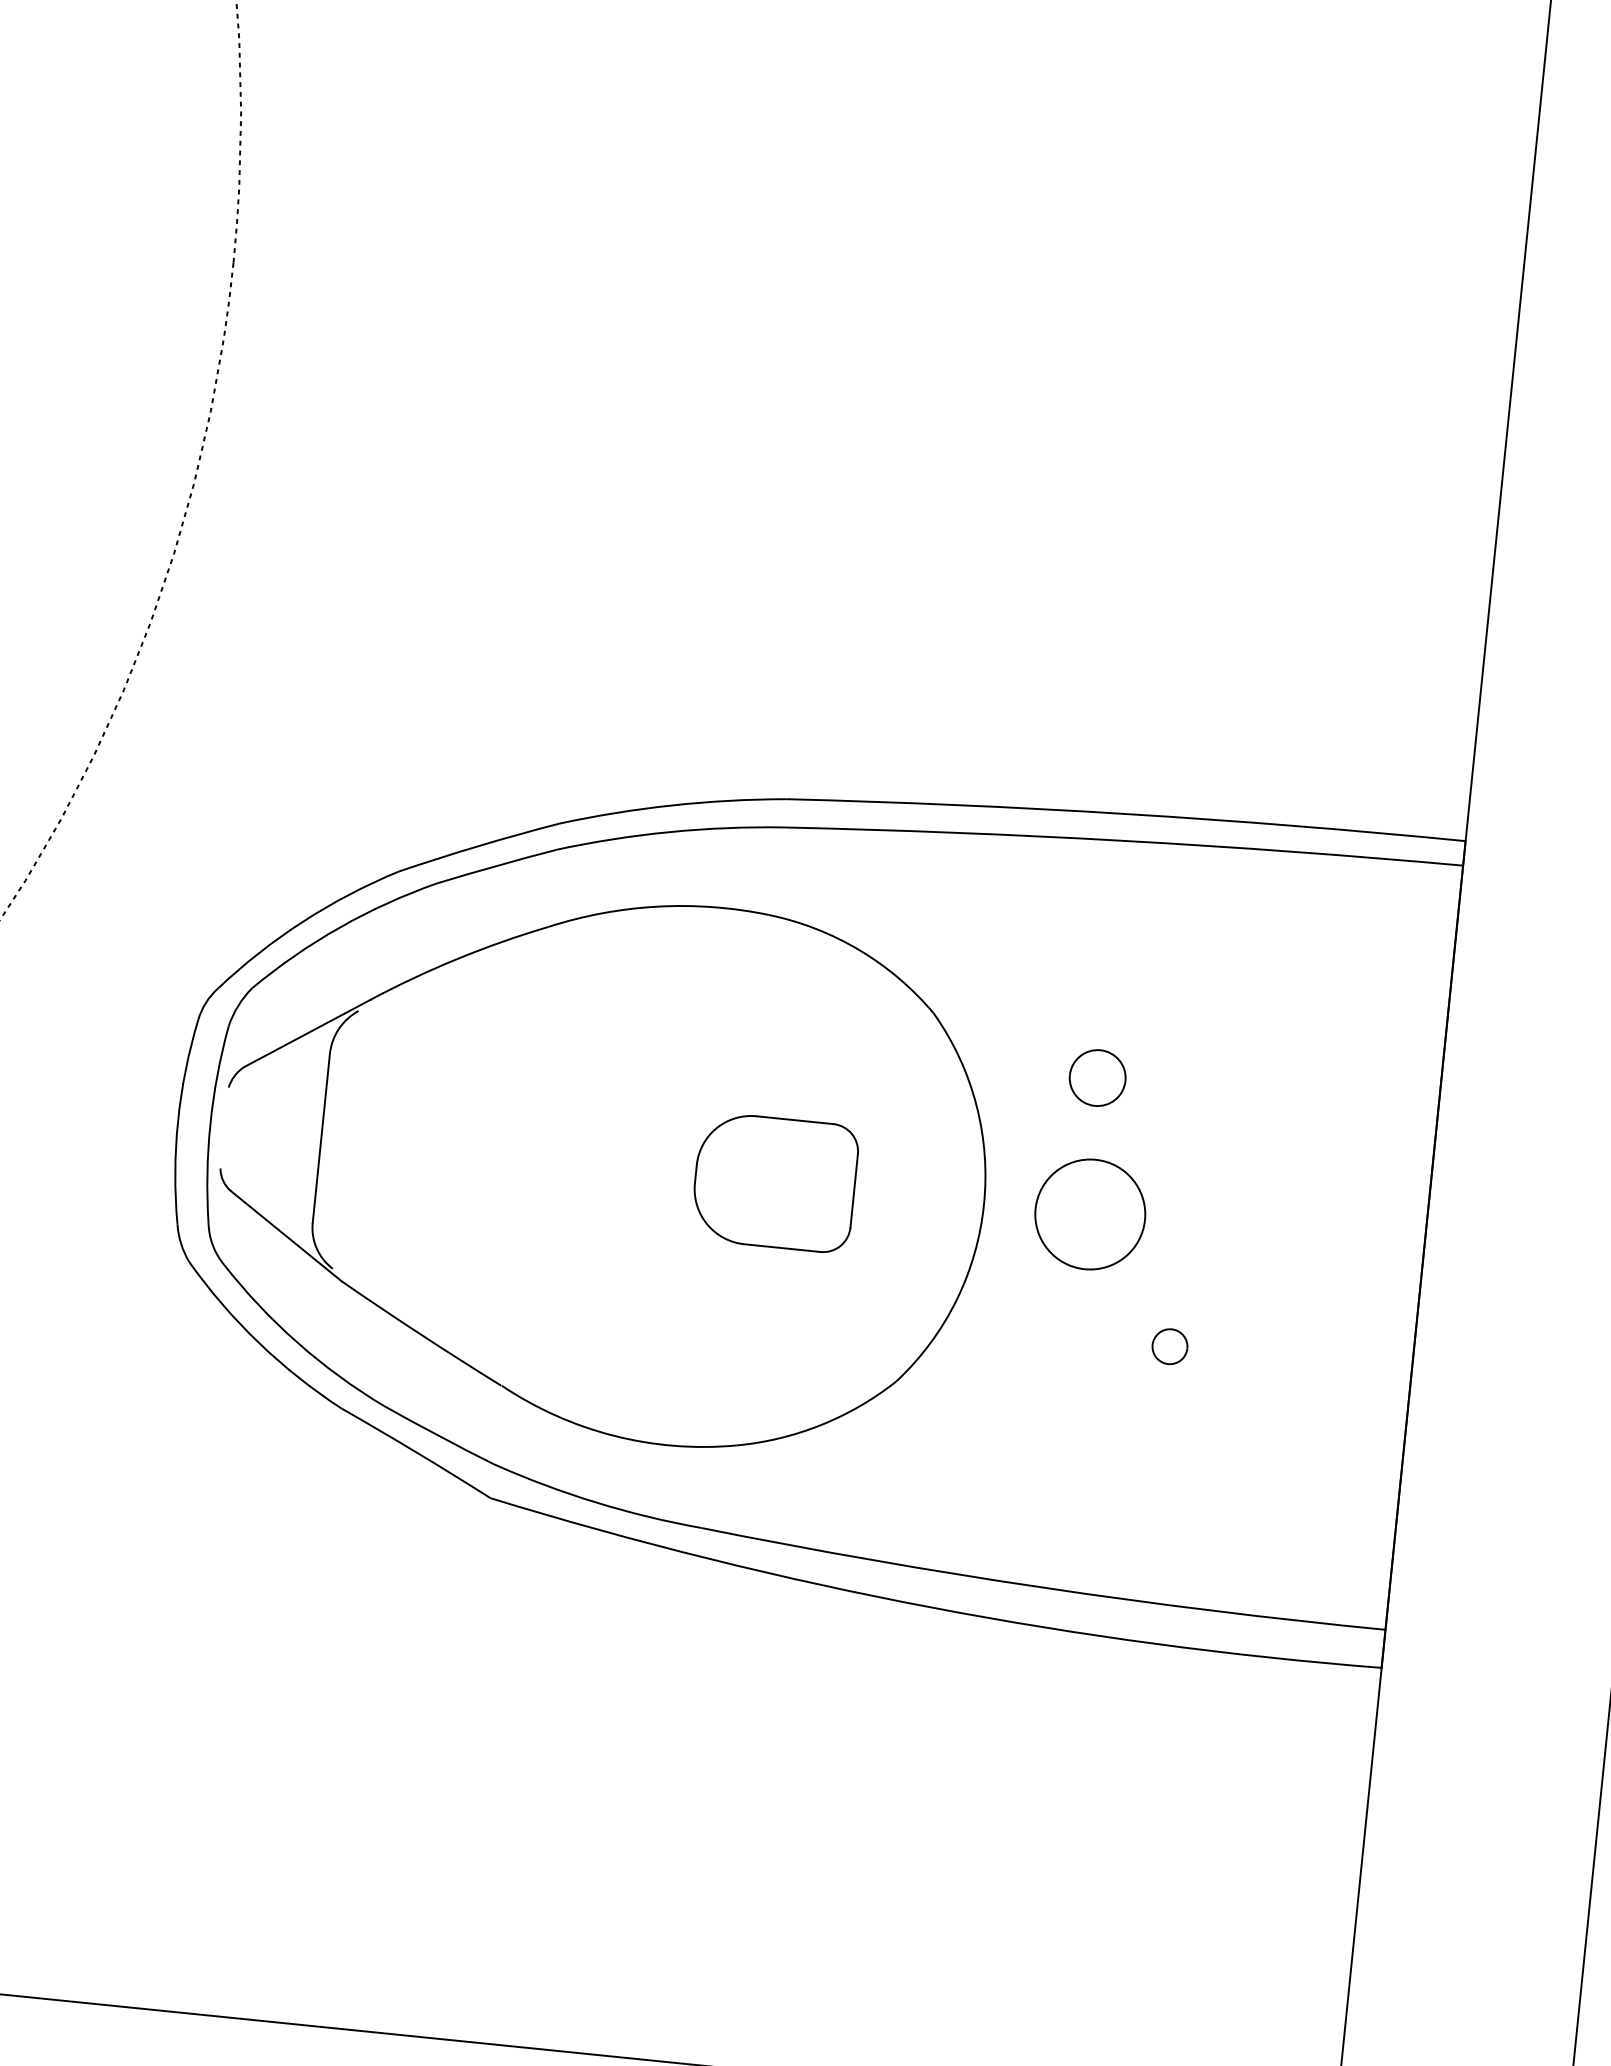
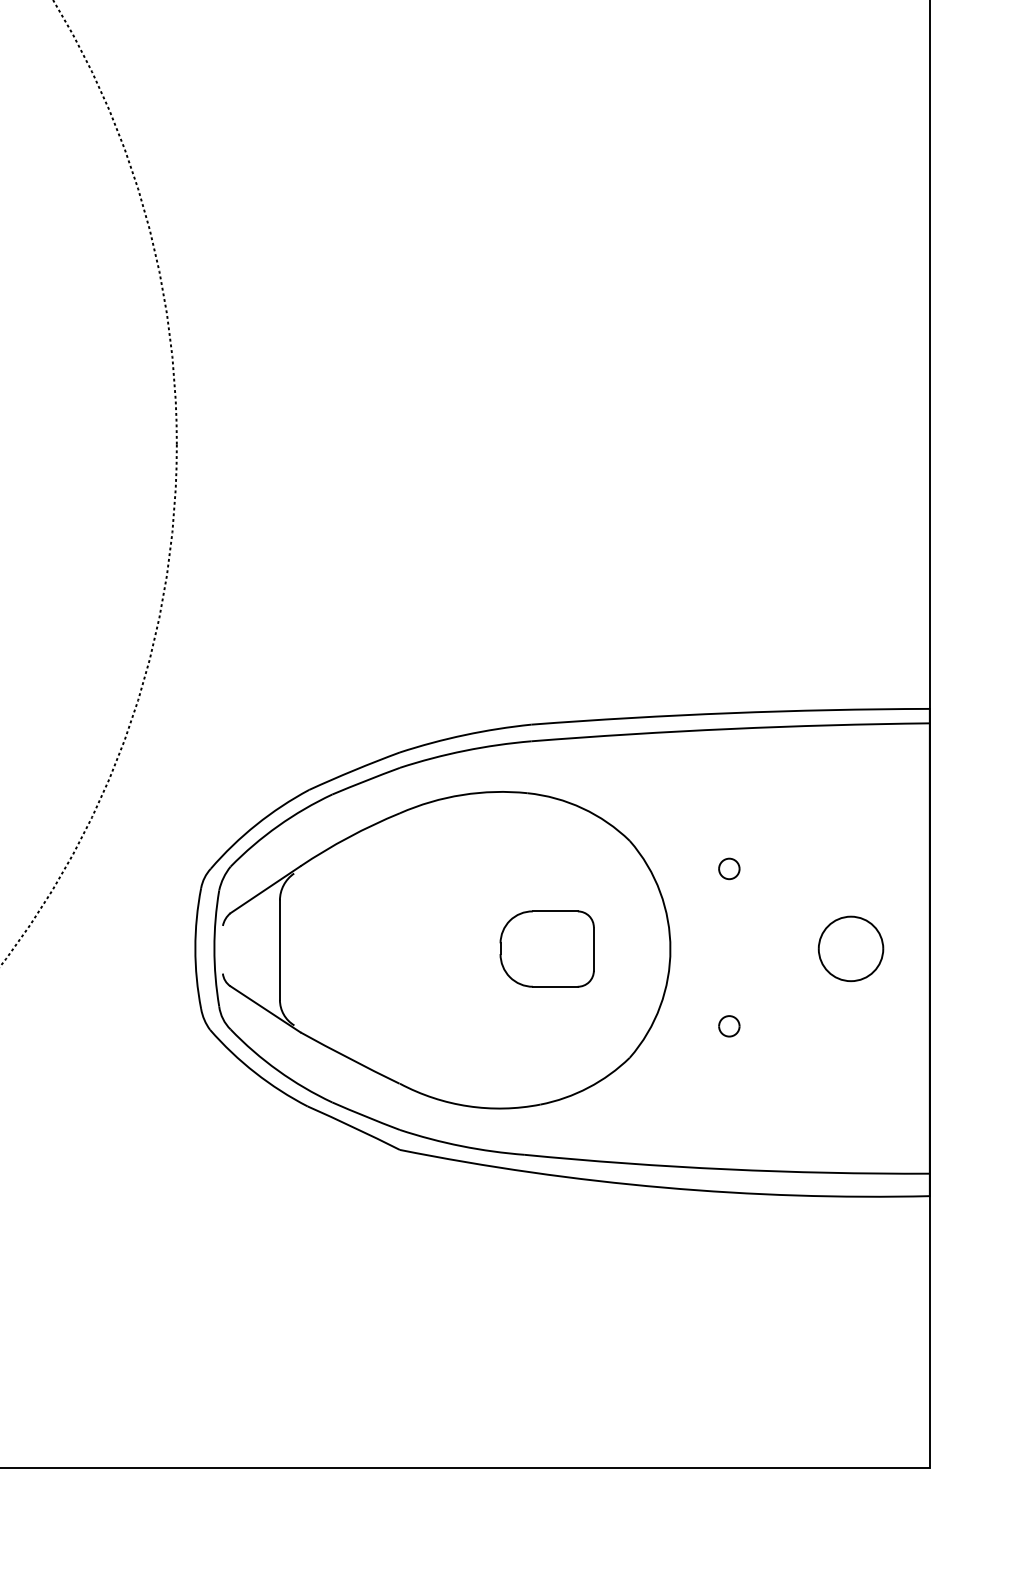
part: (1098, 1077) -> (729, 868), size x0.62
part: (1089, 1213) -> (850, 948), moved
part: (1170, 1347) -> (729, 1026), moved

